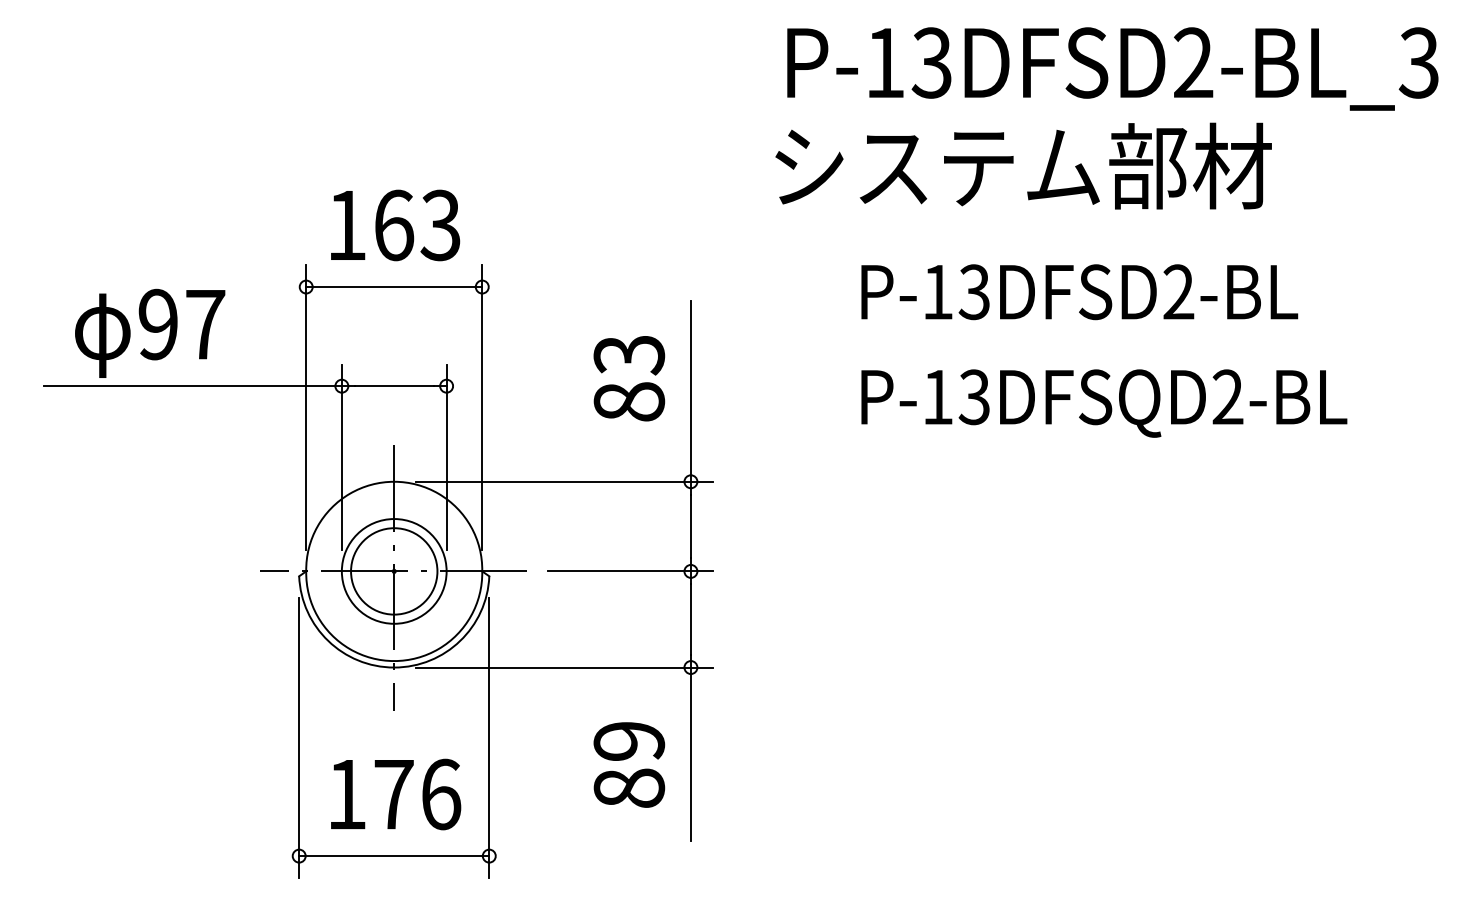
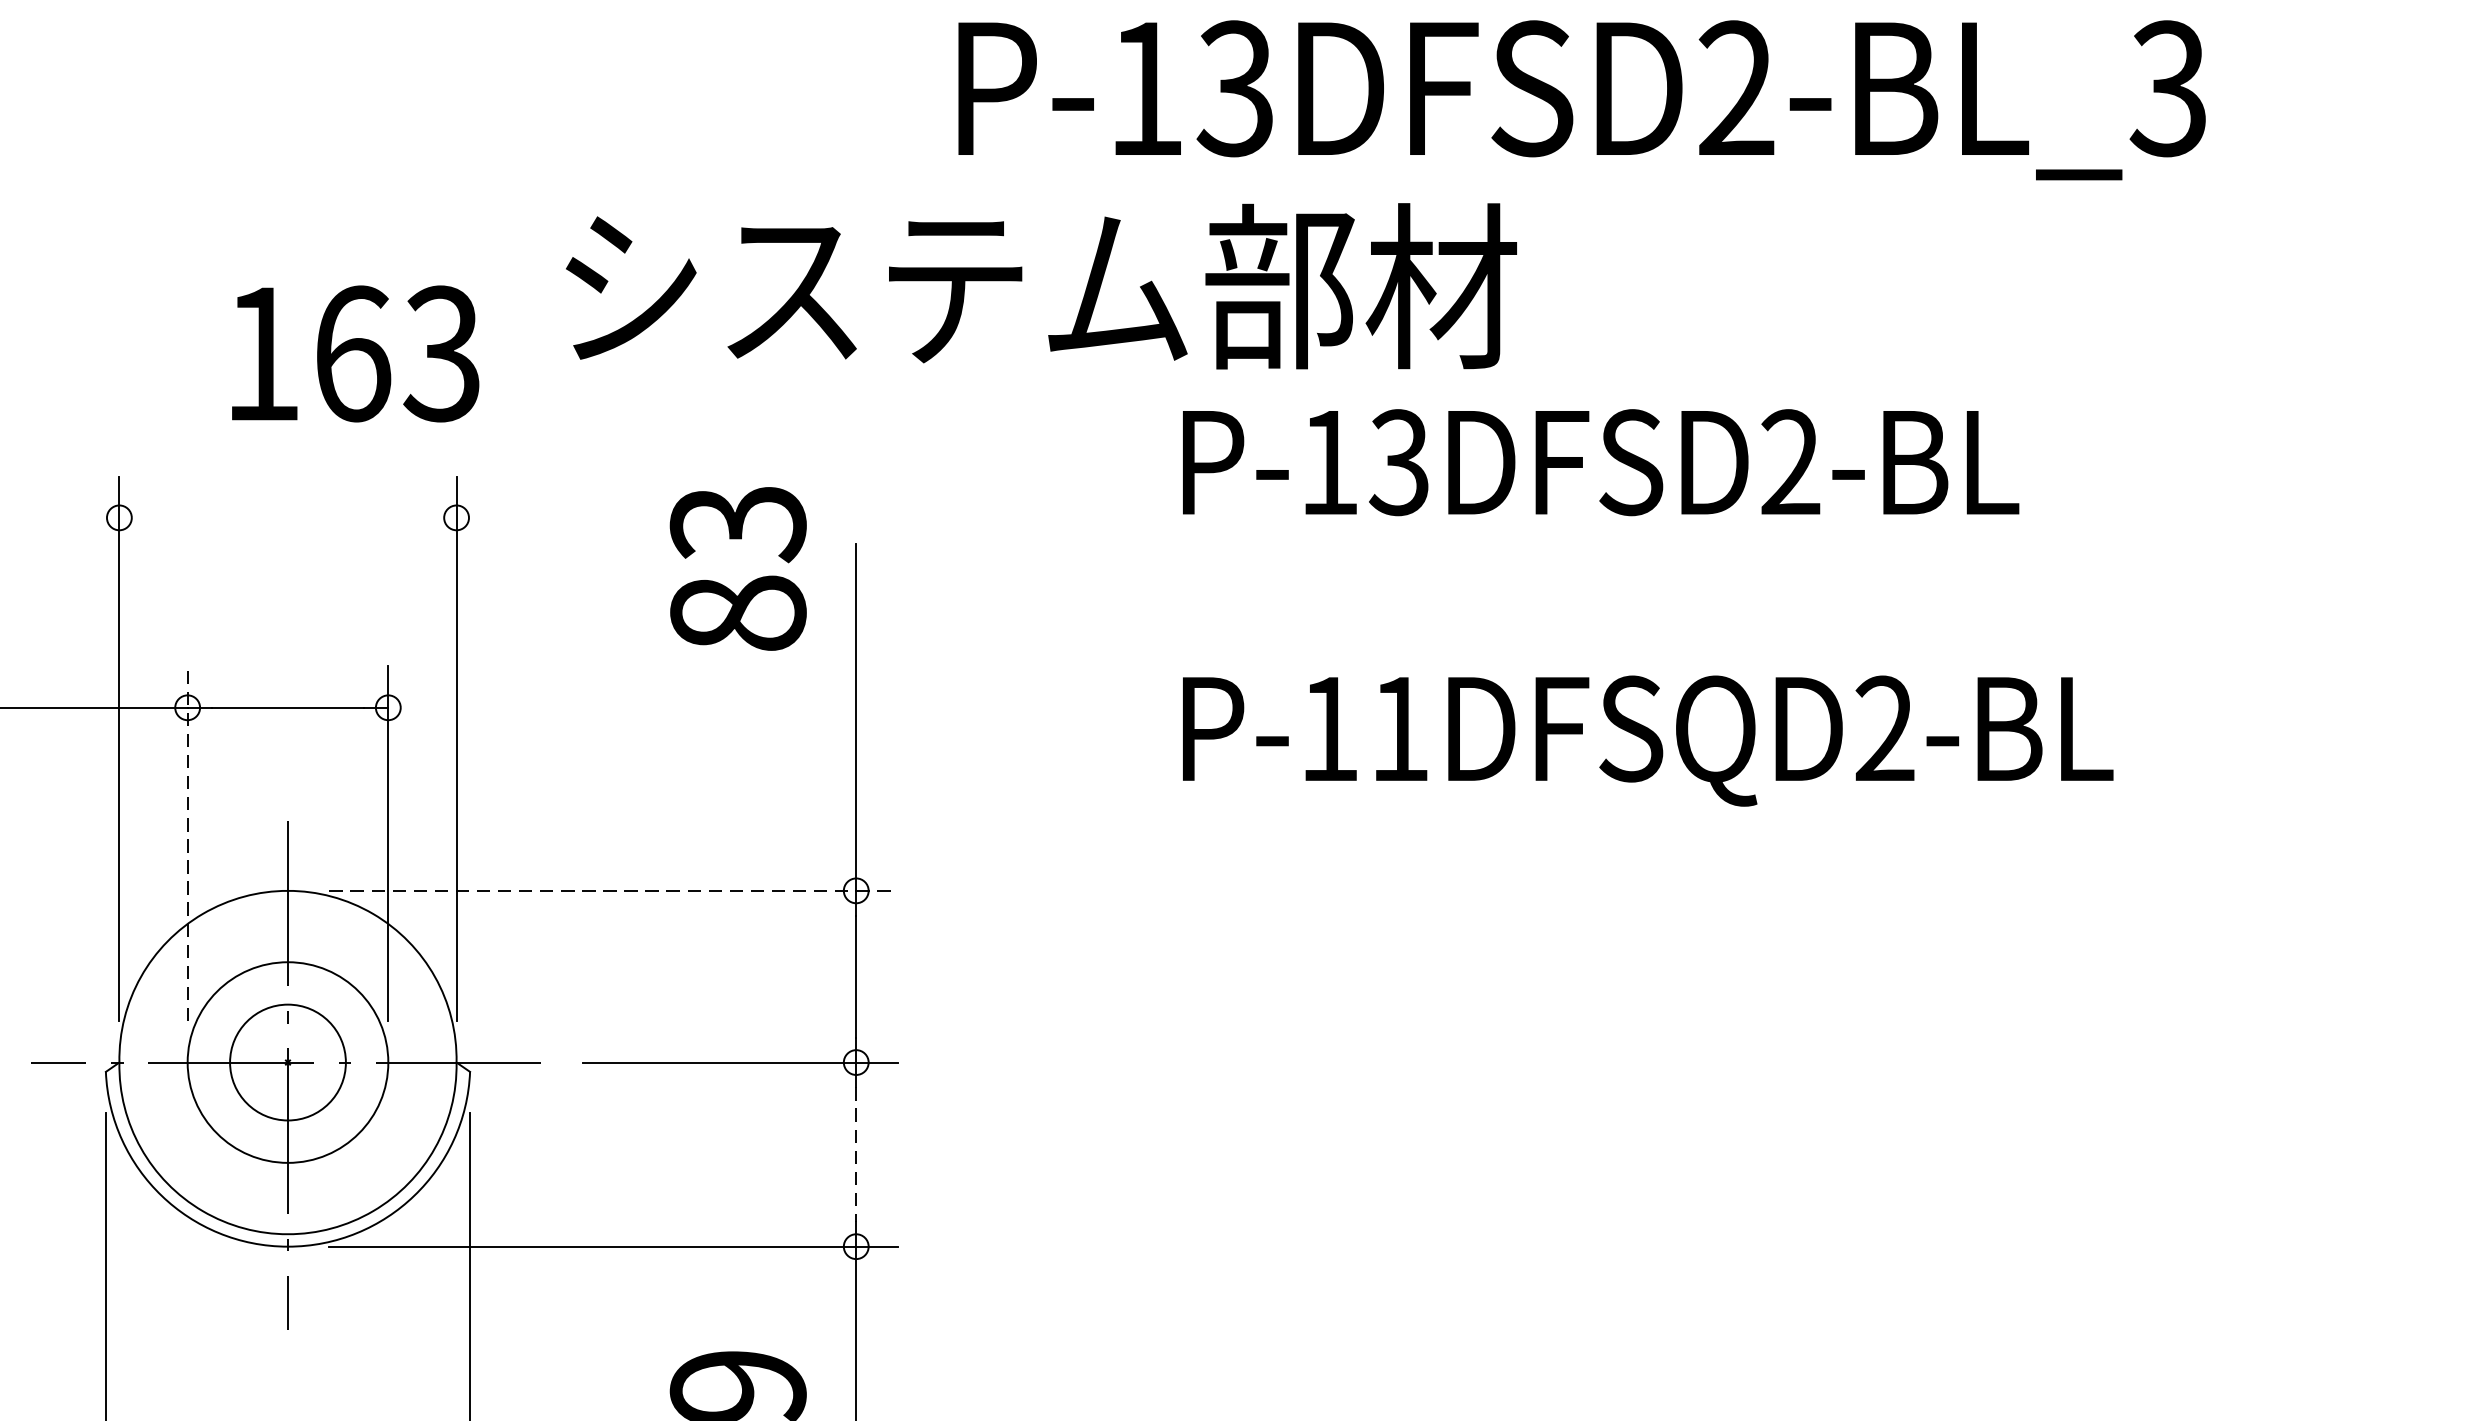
text: (1112, 68) -> (1581, 99), moved
text: (1023, 165) -> (1041, 285), moved
text: (395, 225) -> (355, 354), moved
line: (394, 287) -> (288, 518), removed
text: (1079, 292) -> (1600, 463), moved
text: (629, 378) -> (738, 568), moved
text: (973, 397) -> (1397, 729), P-13DFSQD2-BL -> P-11DFSQD2-BL
line: (341, 457) -> (186, 844), solid -> dashed
line: (564, 481) -> (614, 890), solid -> dashed
circle: (394, 571) -> (288, 1062), size x0.7
line: (690, 619) -> (855, 1154), solid -> dashed

